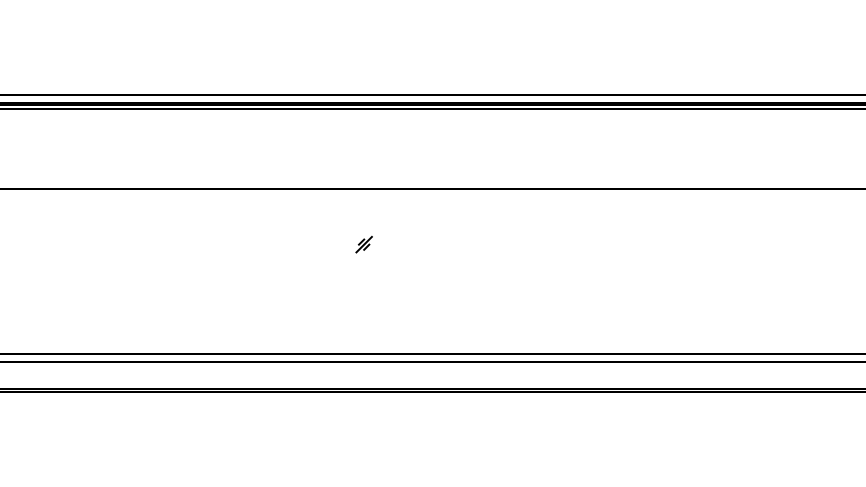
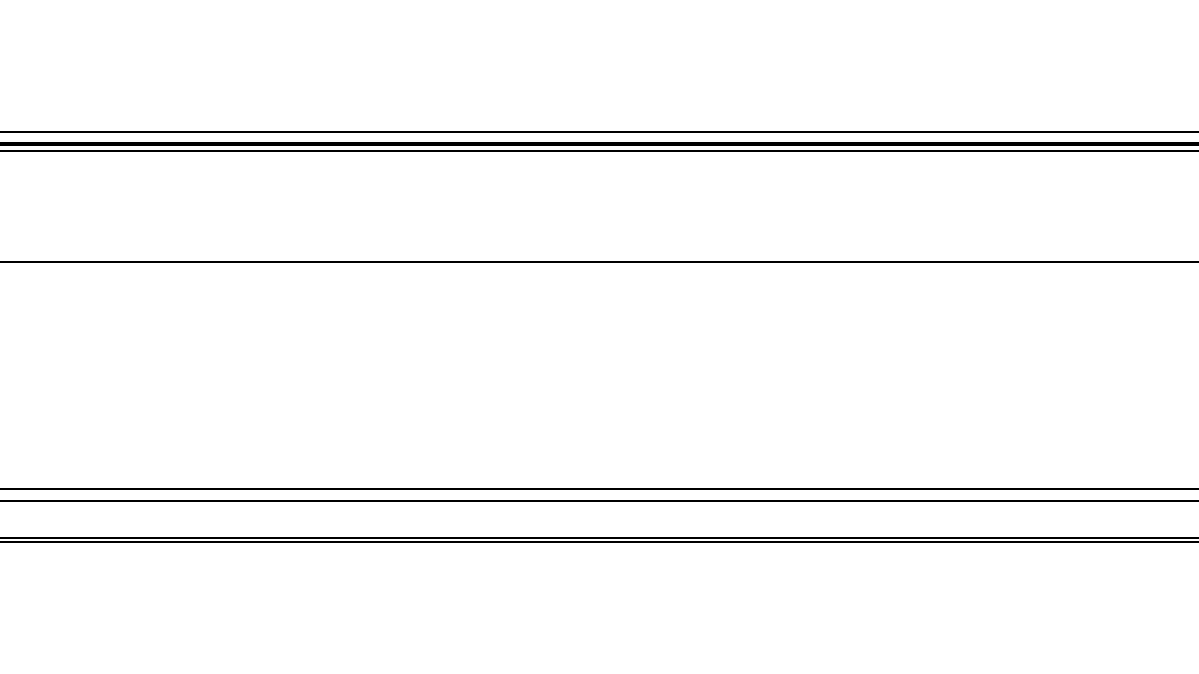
part: (363, 244) -> (503, 338), removed

